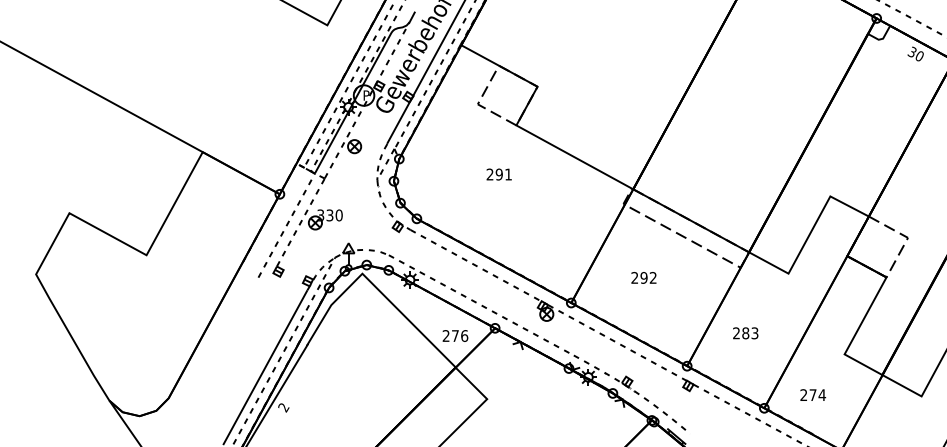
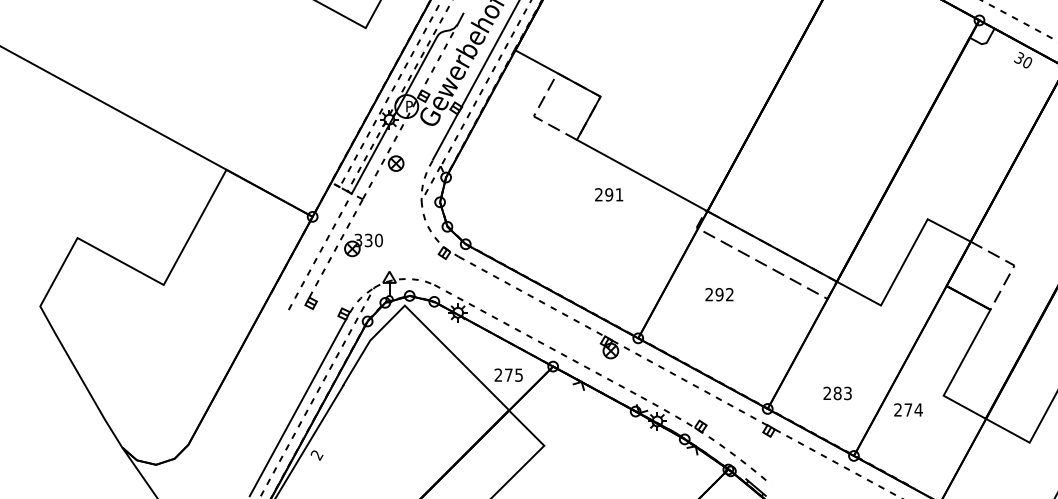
text: (498, 174) -> (608, 194), moved
text: (643, 277) -> (718, 294), moved
text: (745, 333) -> (837, 393), moved
text: (464, 336) -> (518, 375), 276 -> 275
text: (813, 394) -> (908, 409), moved

